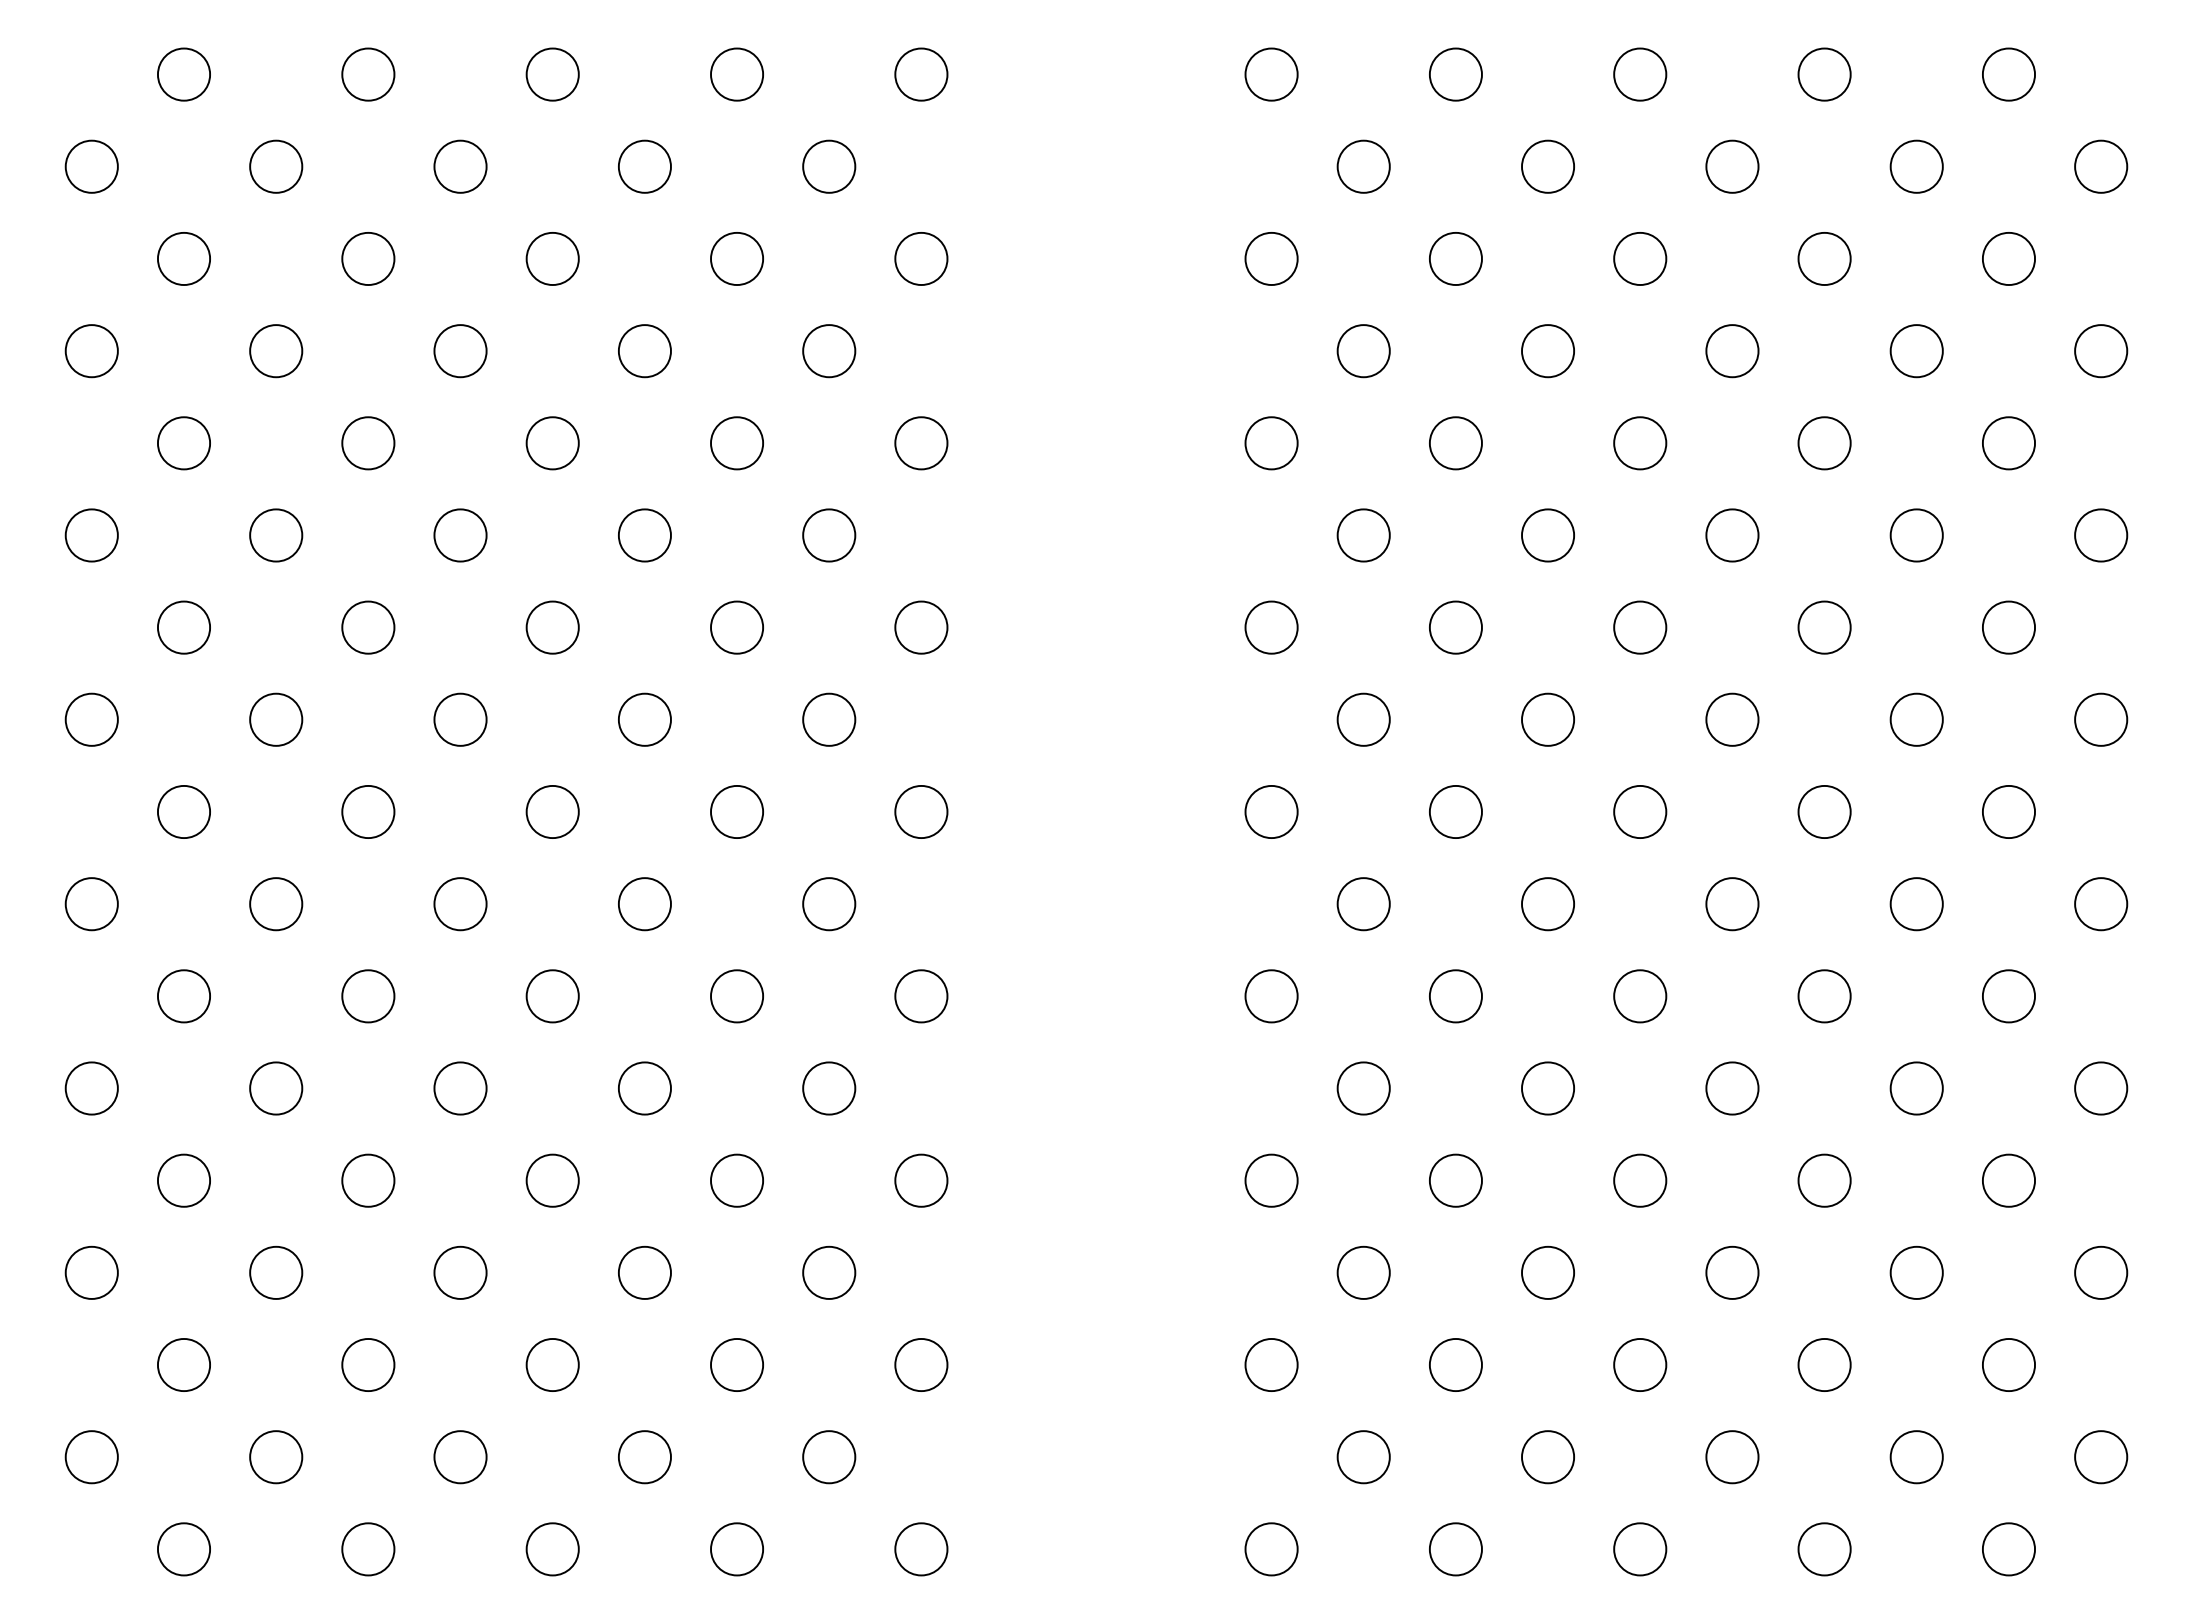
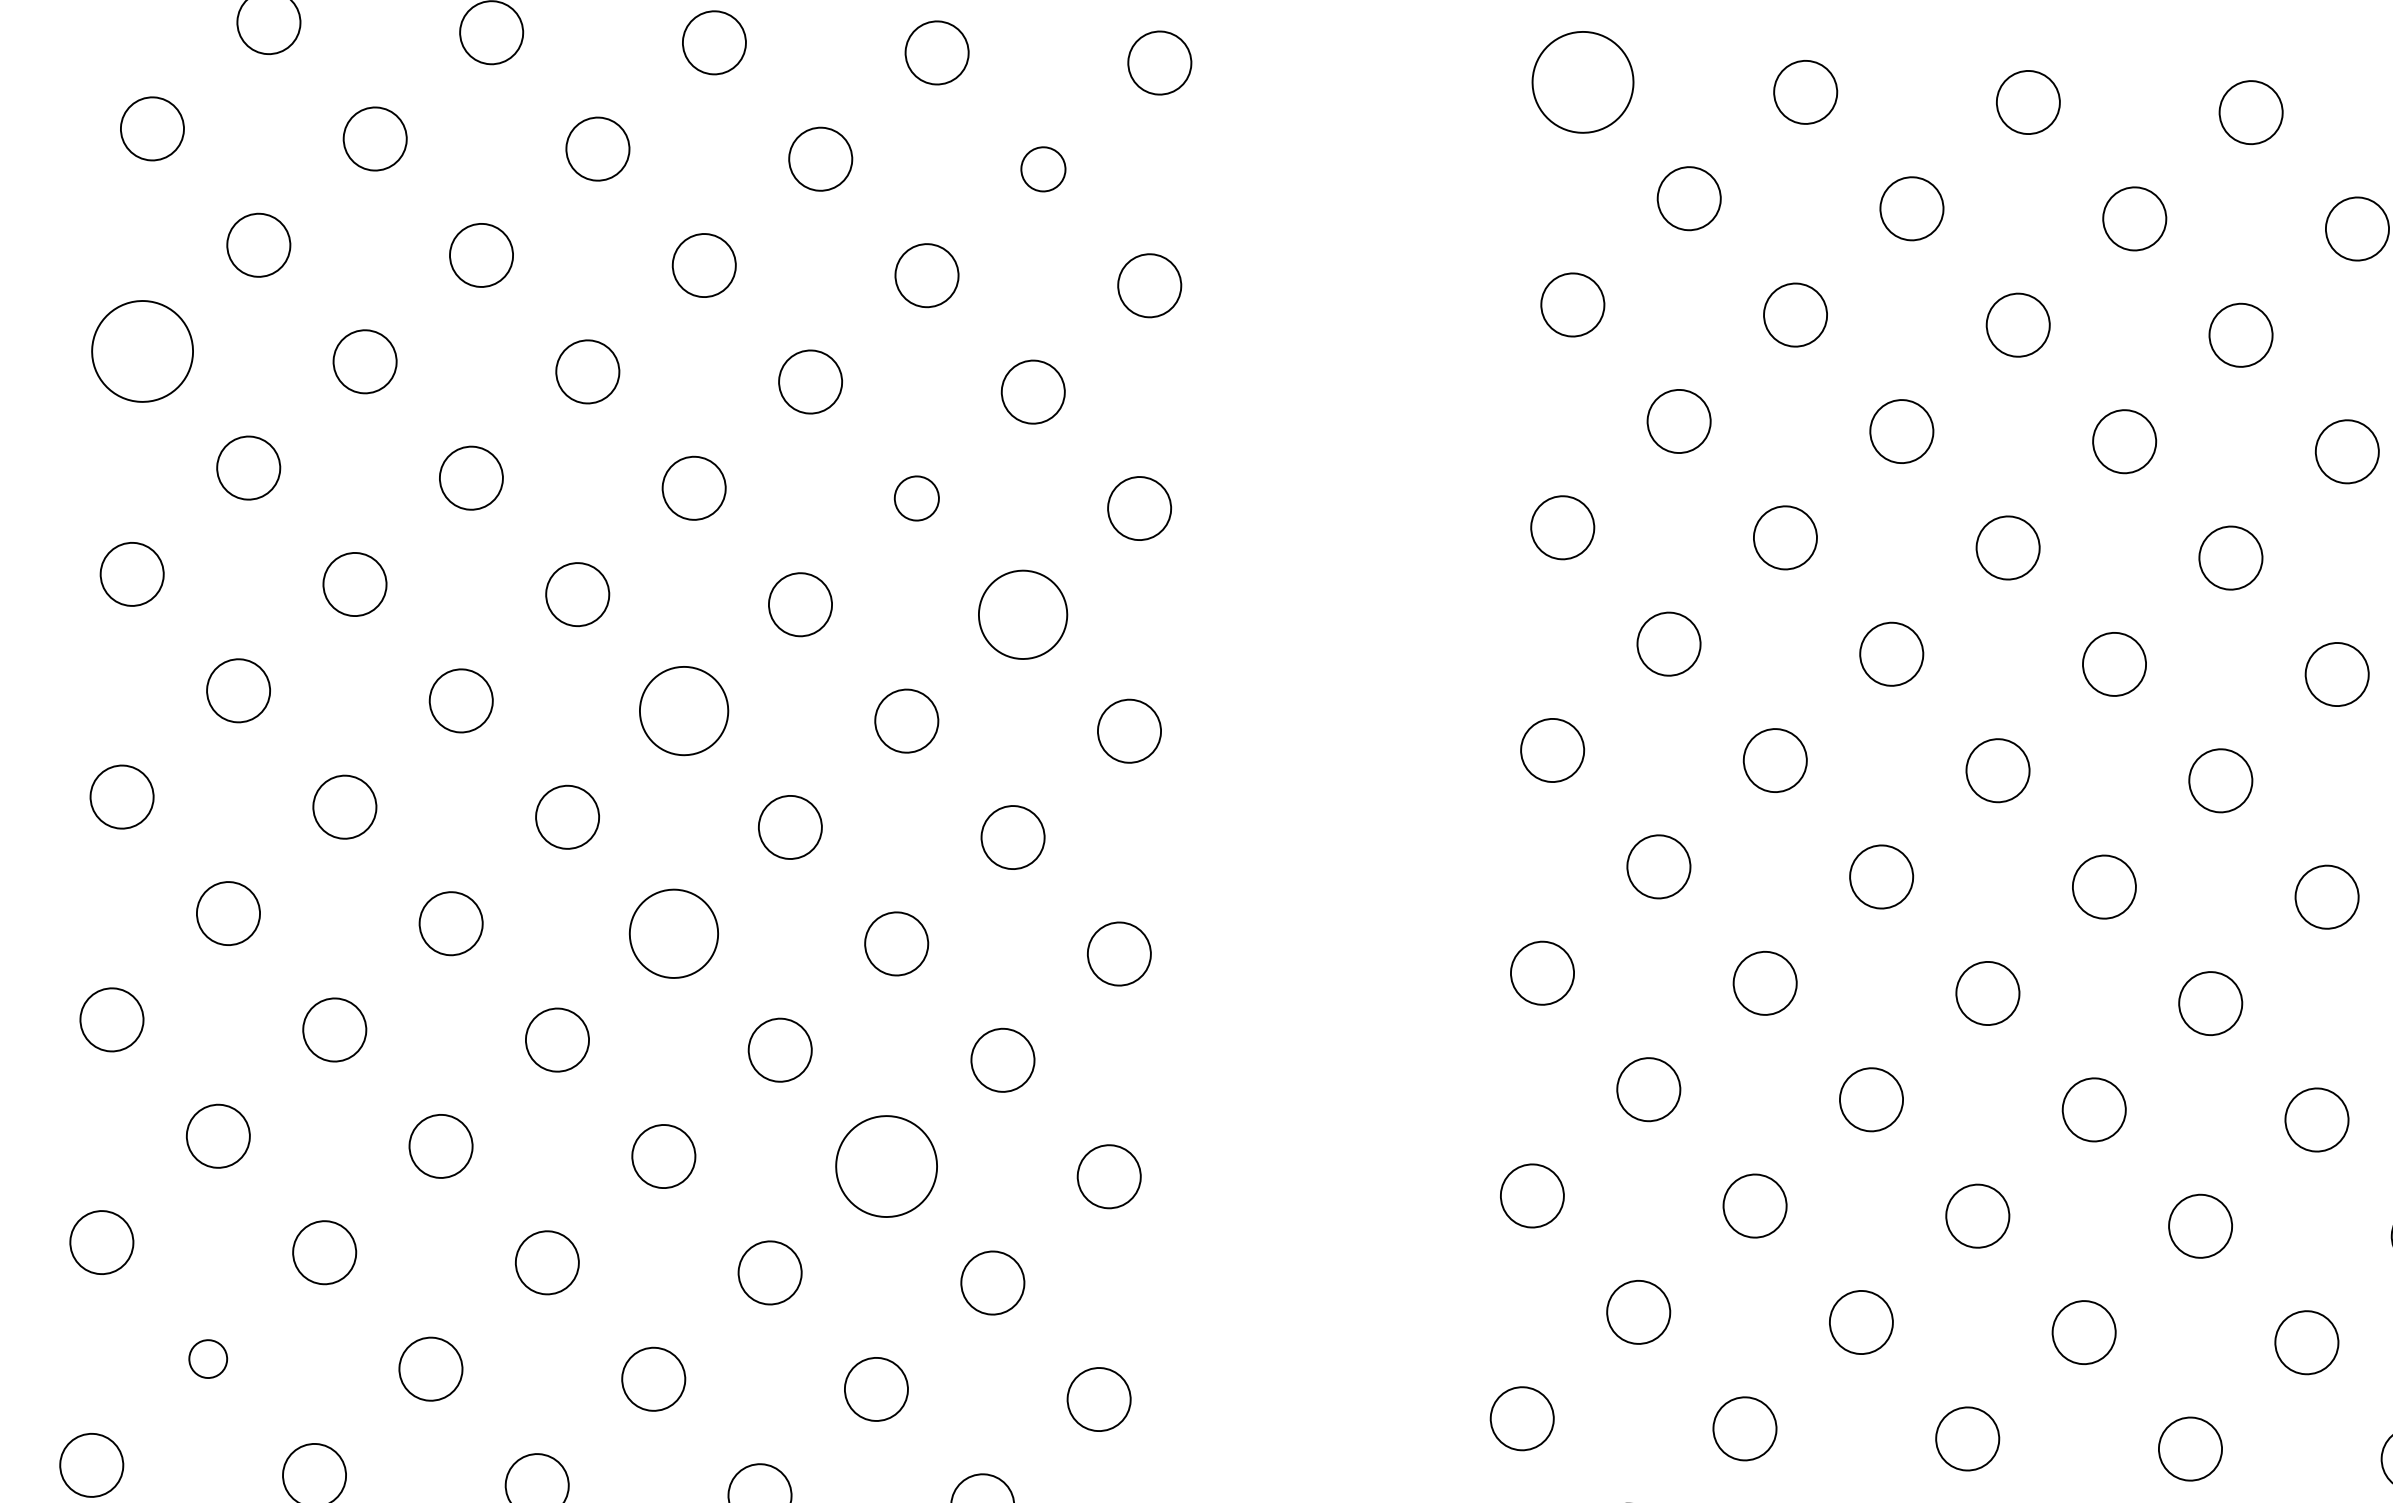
circle: (1271, 74) -> (1582, 82), size x1.6
circle: (829, 166) -> (1043, 169), size x0.7
circle: (91, 351) -> (141, 352), size x1.6
circle: (736, 443) -> (916, 498), size x0.7
circle: (829, 535) -> (1023, 614), size x1.4
circle: (552, 627) -> (683, 710), size x1.4
circle: (552, 811) -> (673, 933), size x1.4
circle: (736, 996) -> (885, 1166), size x1.6
circle: (183, 1180) -> (207, 1358), size x0.6

